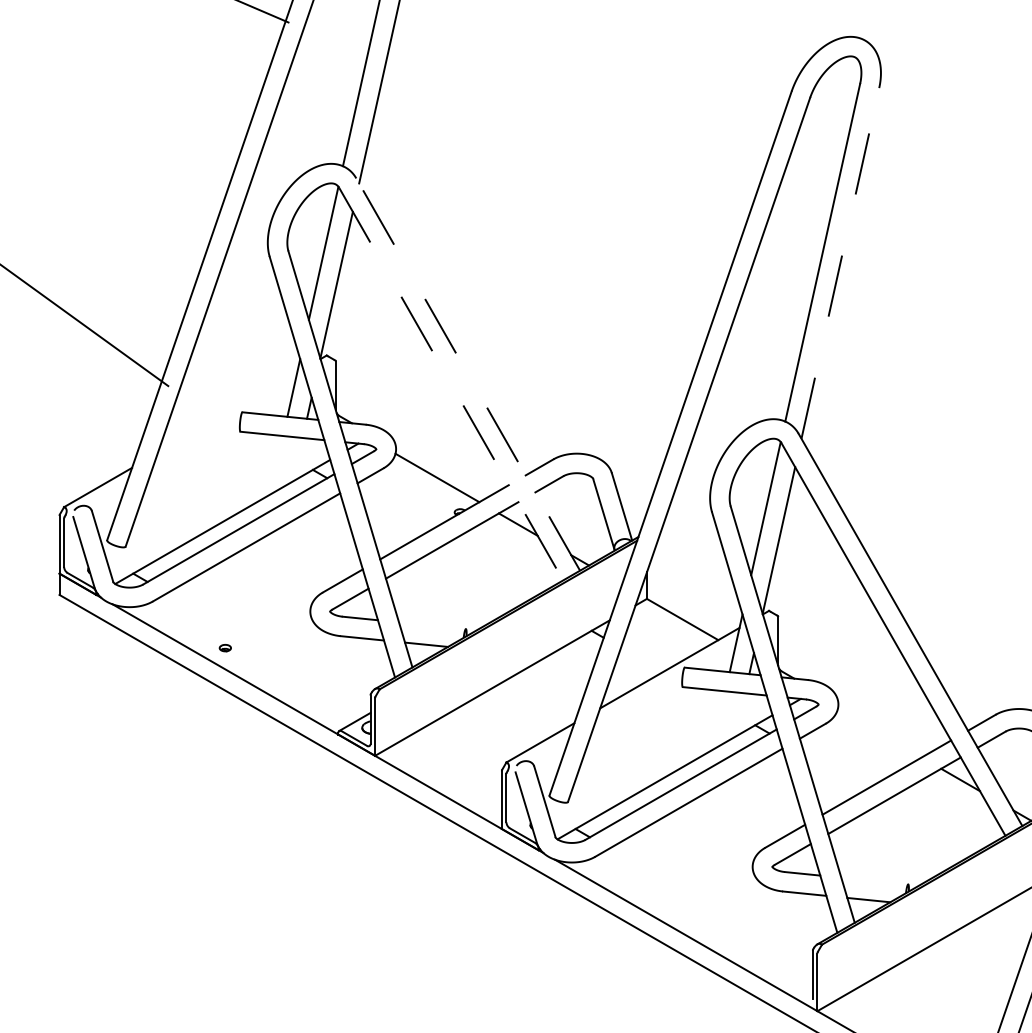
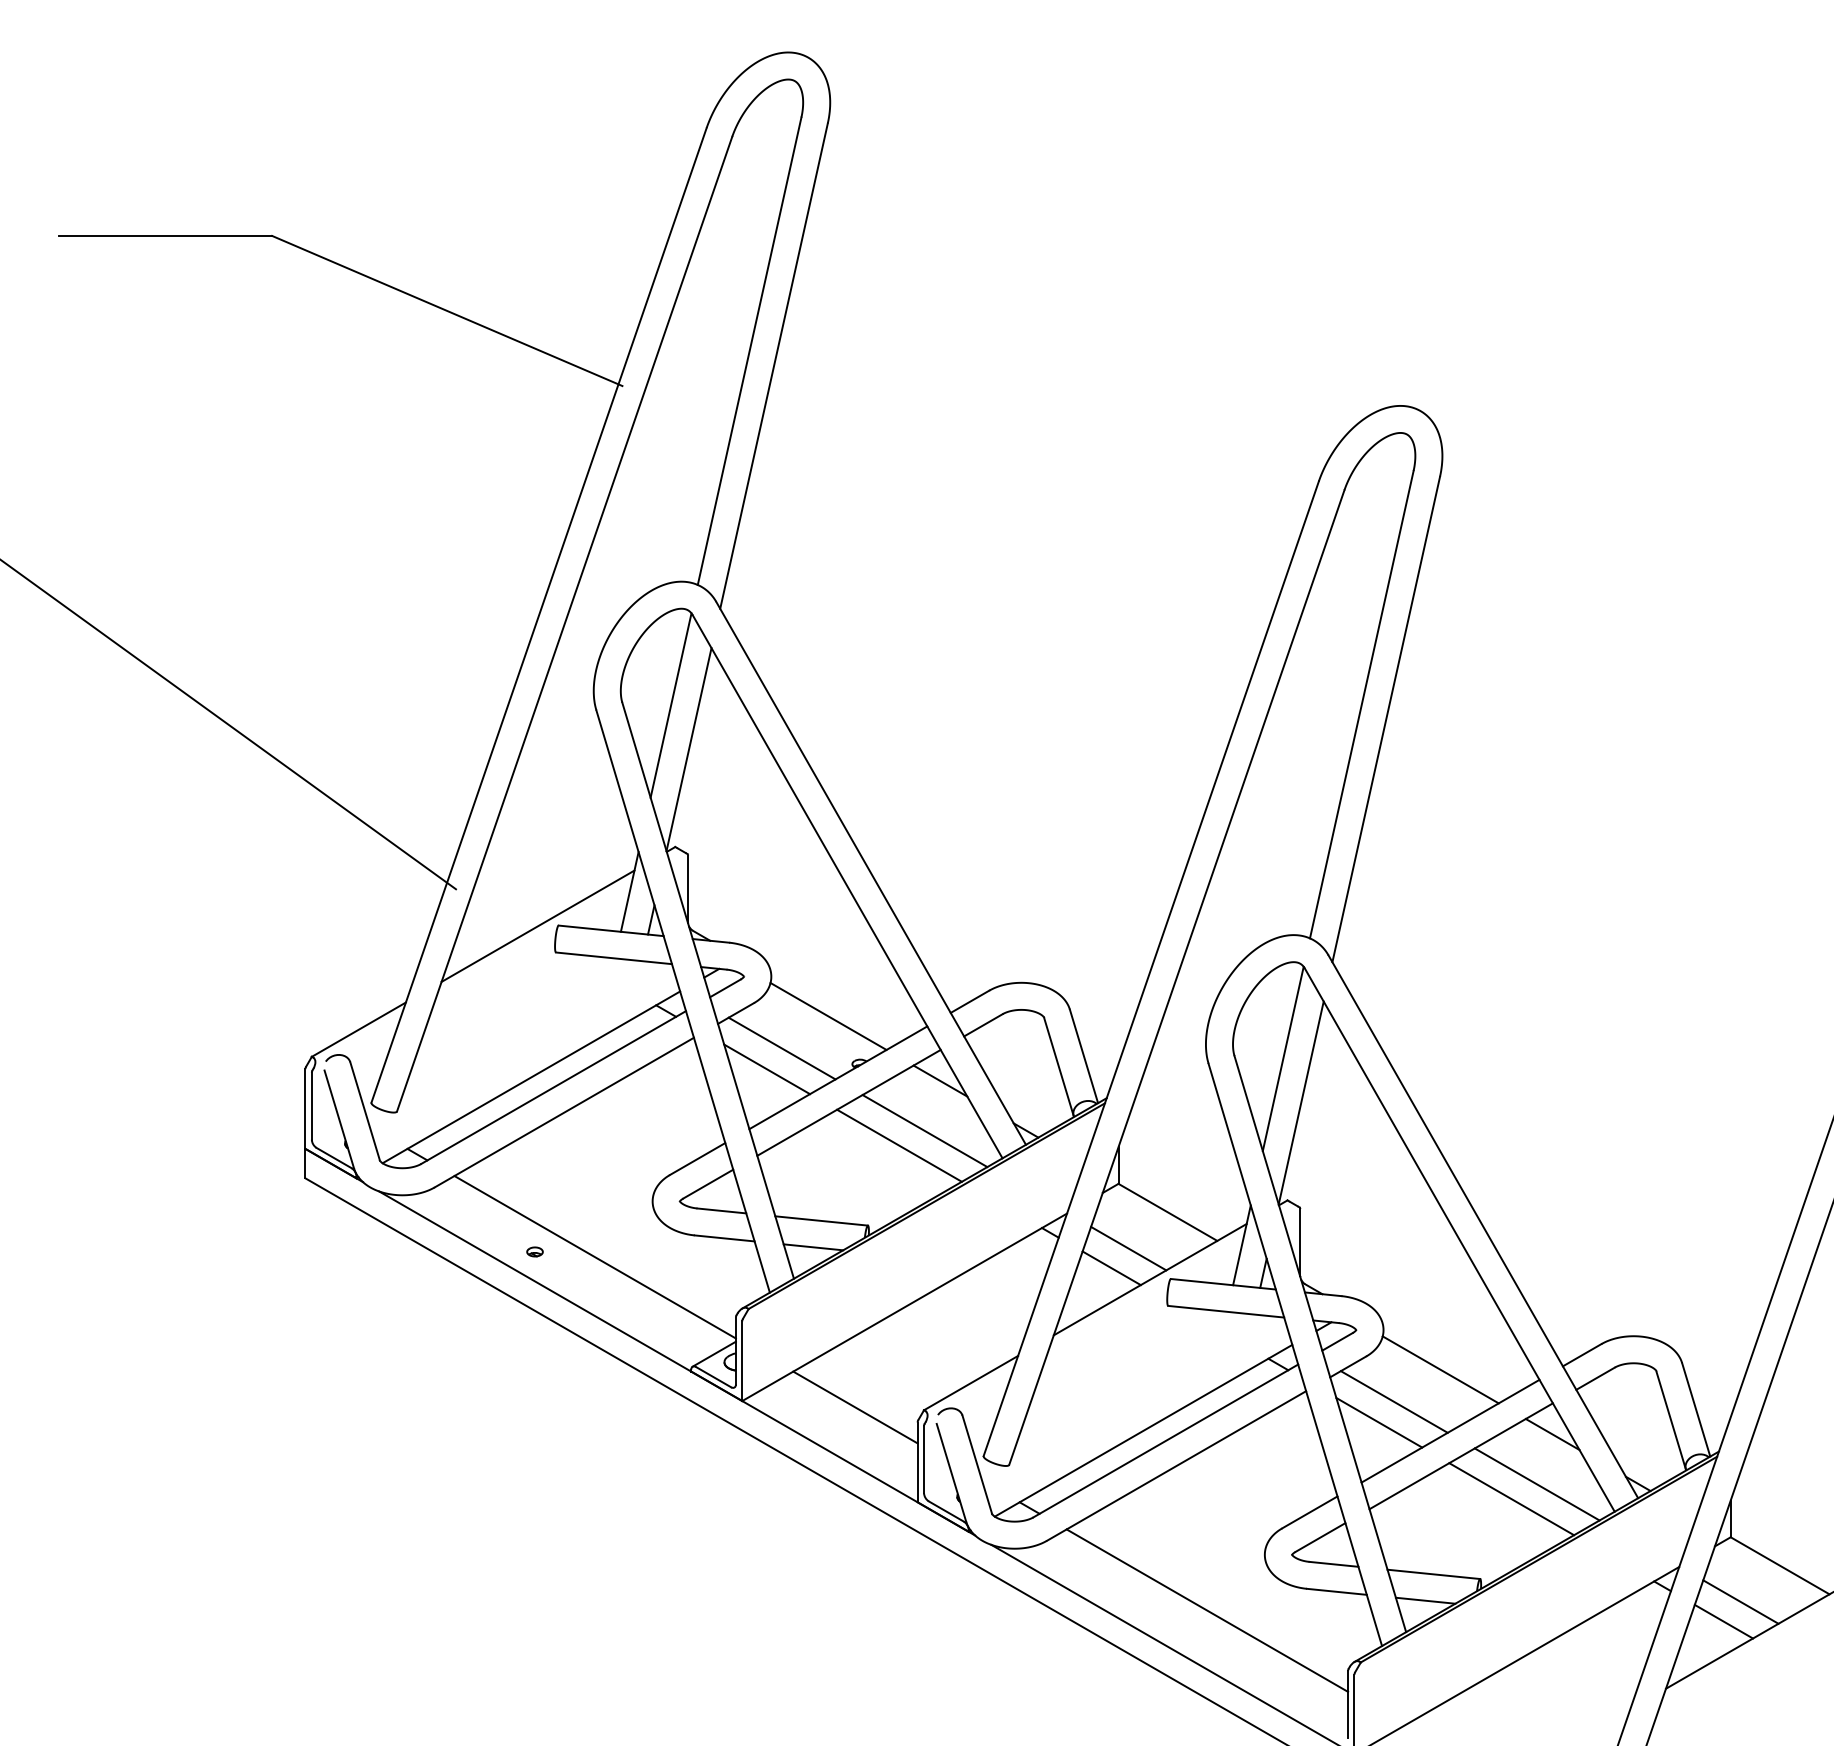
line: (840, 263) -> (1386, 719), dashed -> solid
line: (468, 374) -> (871, 873), dashed -> solid
line: (451, 384) -> (847, 886), dashed -> solid
line: (227, 412) -> (537, 925), added
line: (403, 501) -> (781, 1048), added
line: (393, 516) -> (767, 1069), added
line: (506, 561) -> (924, 1131), added
line: (488, 571) -> (899, 1145), added
line: (432, 625) -> (821, 1220), added
line: (654, 645) -> (1128, 1248), added
line: (268, 652) -> (594, 1257), added
line: (641, 660) -> (1111, 1268), added
line: (879, 733) -> (1440, 1369), added
line: (845, 756) -> (1393, 1401), added
line: (456, 760) -> (855, 1407), added
line: (835, 771) -> (1379, 1422), added
line: (948, 816) -> (1536, 1484), added
line: (930, 826) -> (1511, 1499), added
line: (874, 881) -> (1433, 1574), added
line: (711, 907) -> (1207, 1610), added

